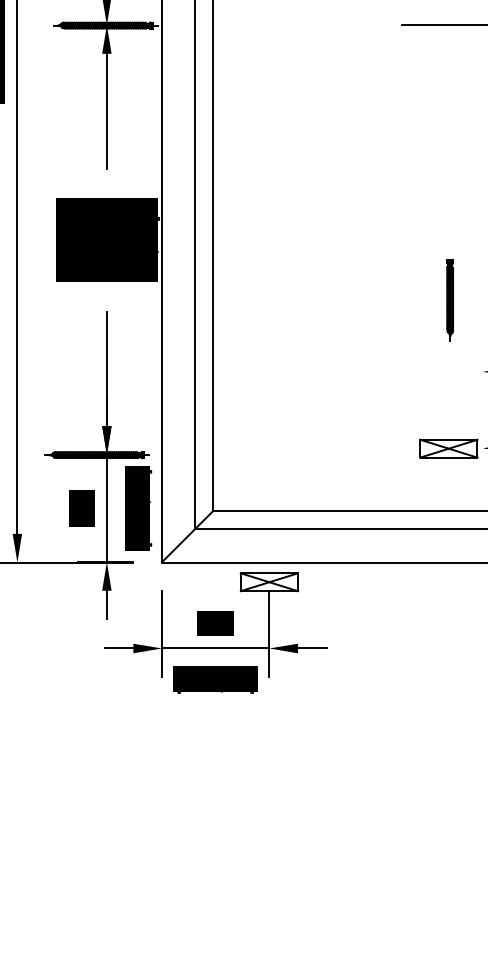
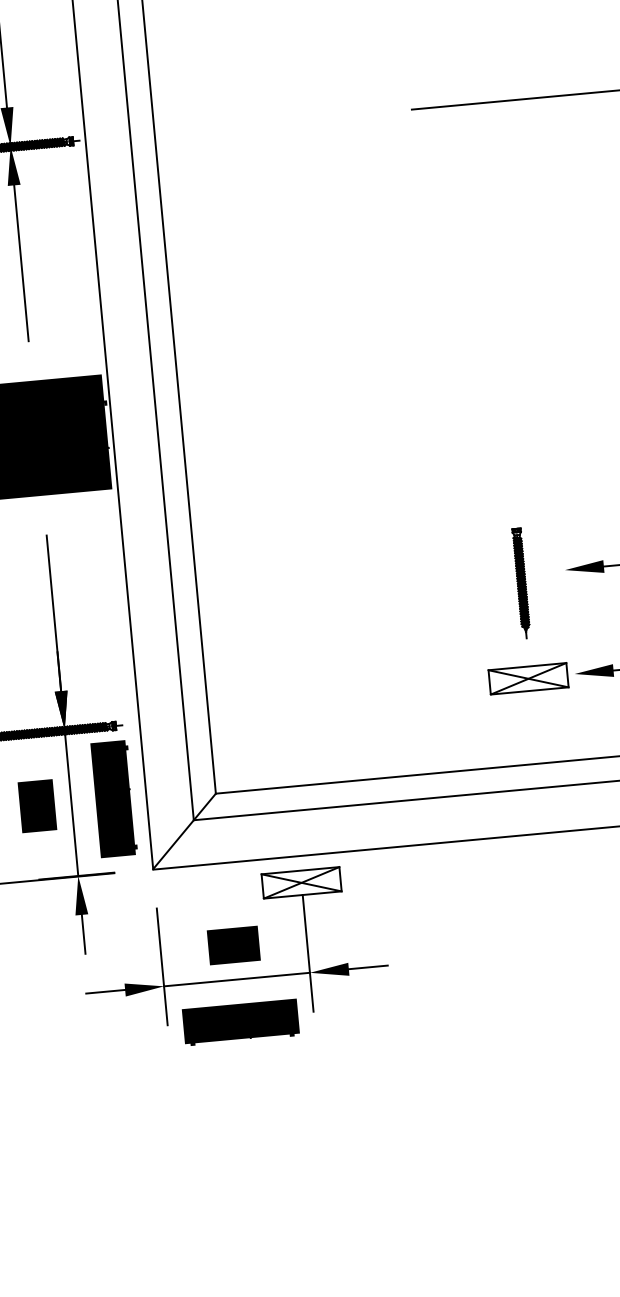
part: (450, 300) -> (521, 583), moved

